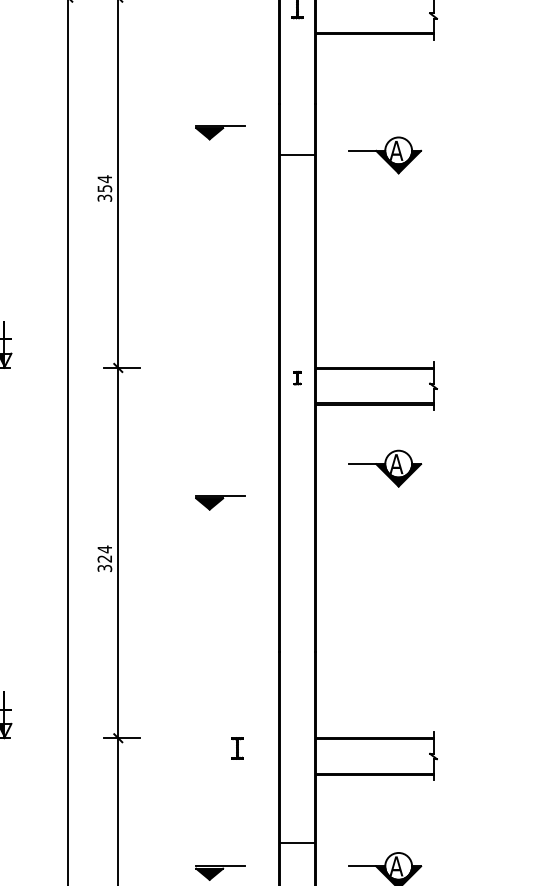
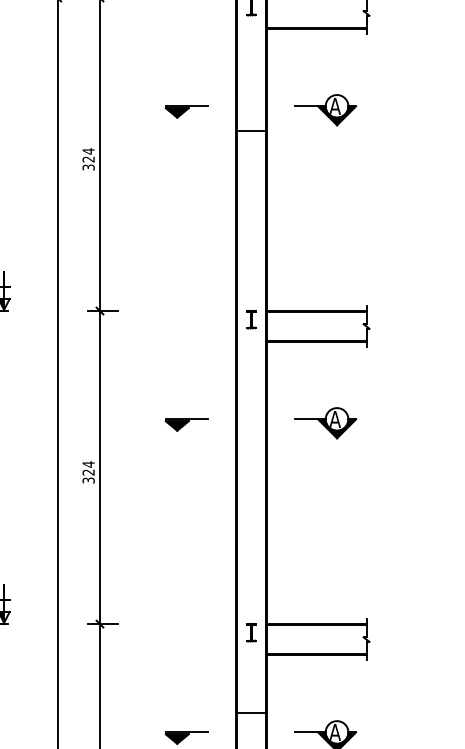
part: (385, 155) -> (325, 110), moved
text: (104, 188) -> (88, 159), 354 -> 324
part: (297, 377) -> (251, 319), size x1.67
part: (385, 468) -> (325, 423), moved
part: (237, 748) -> (251, 632), moved

